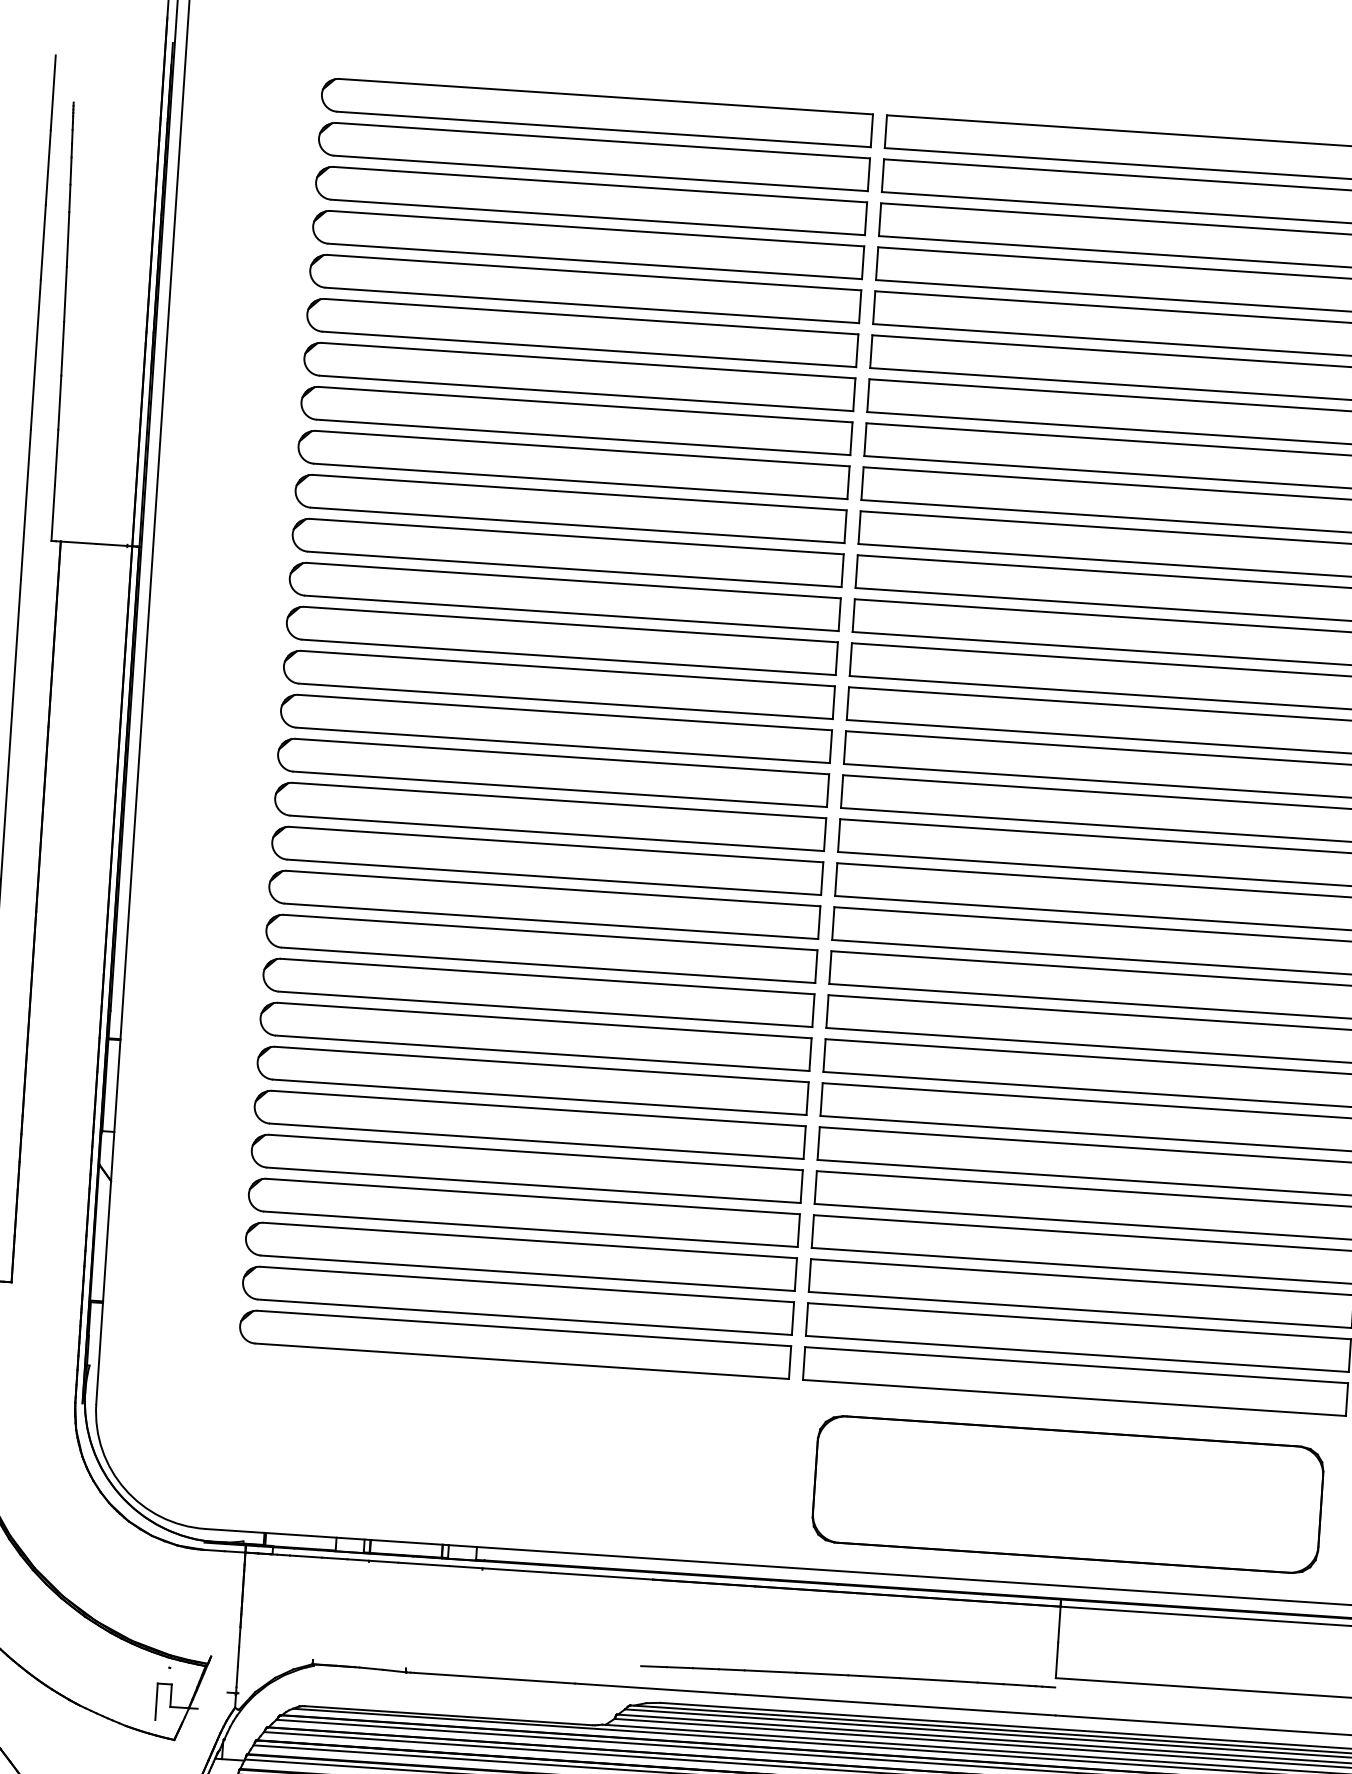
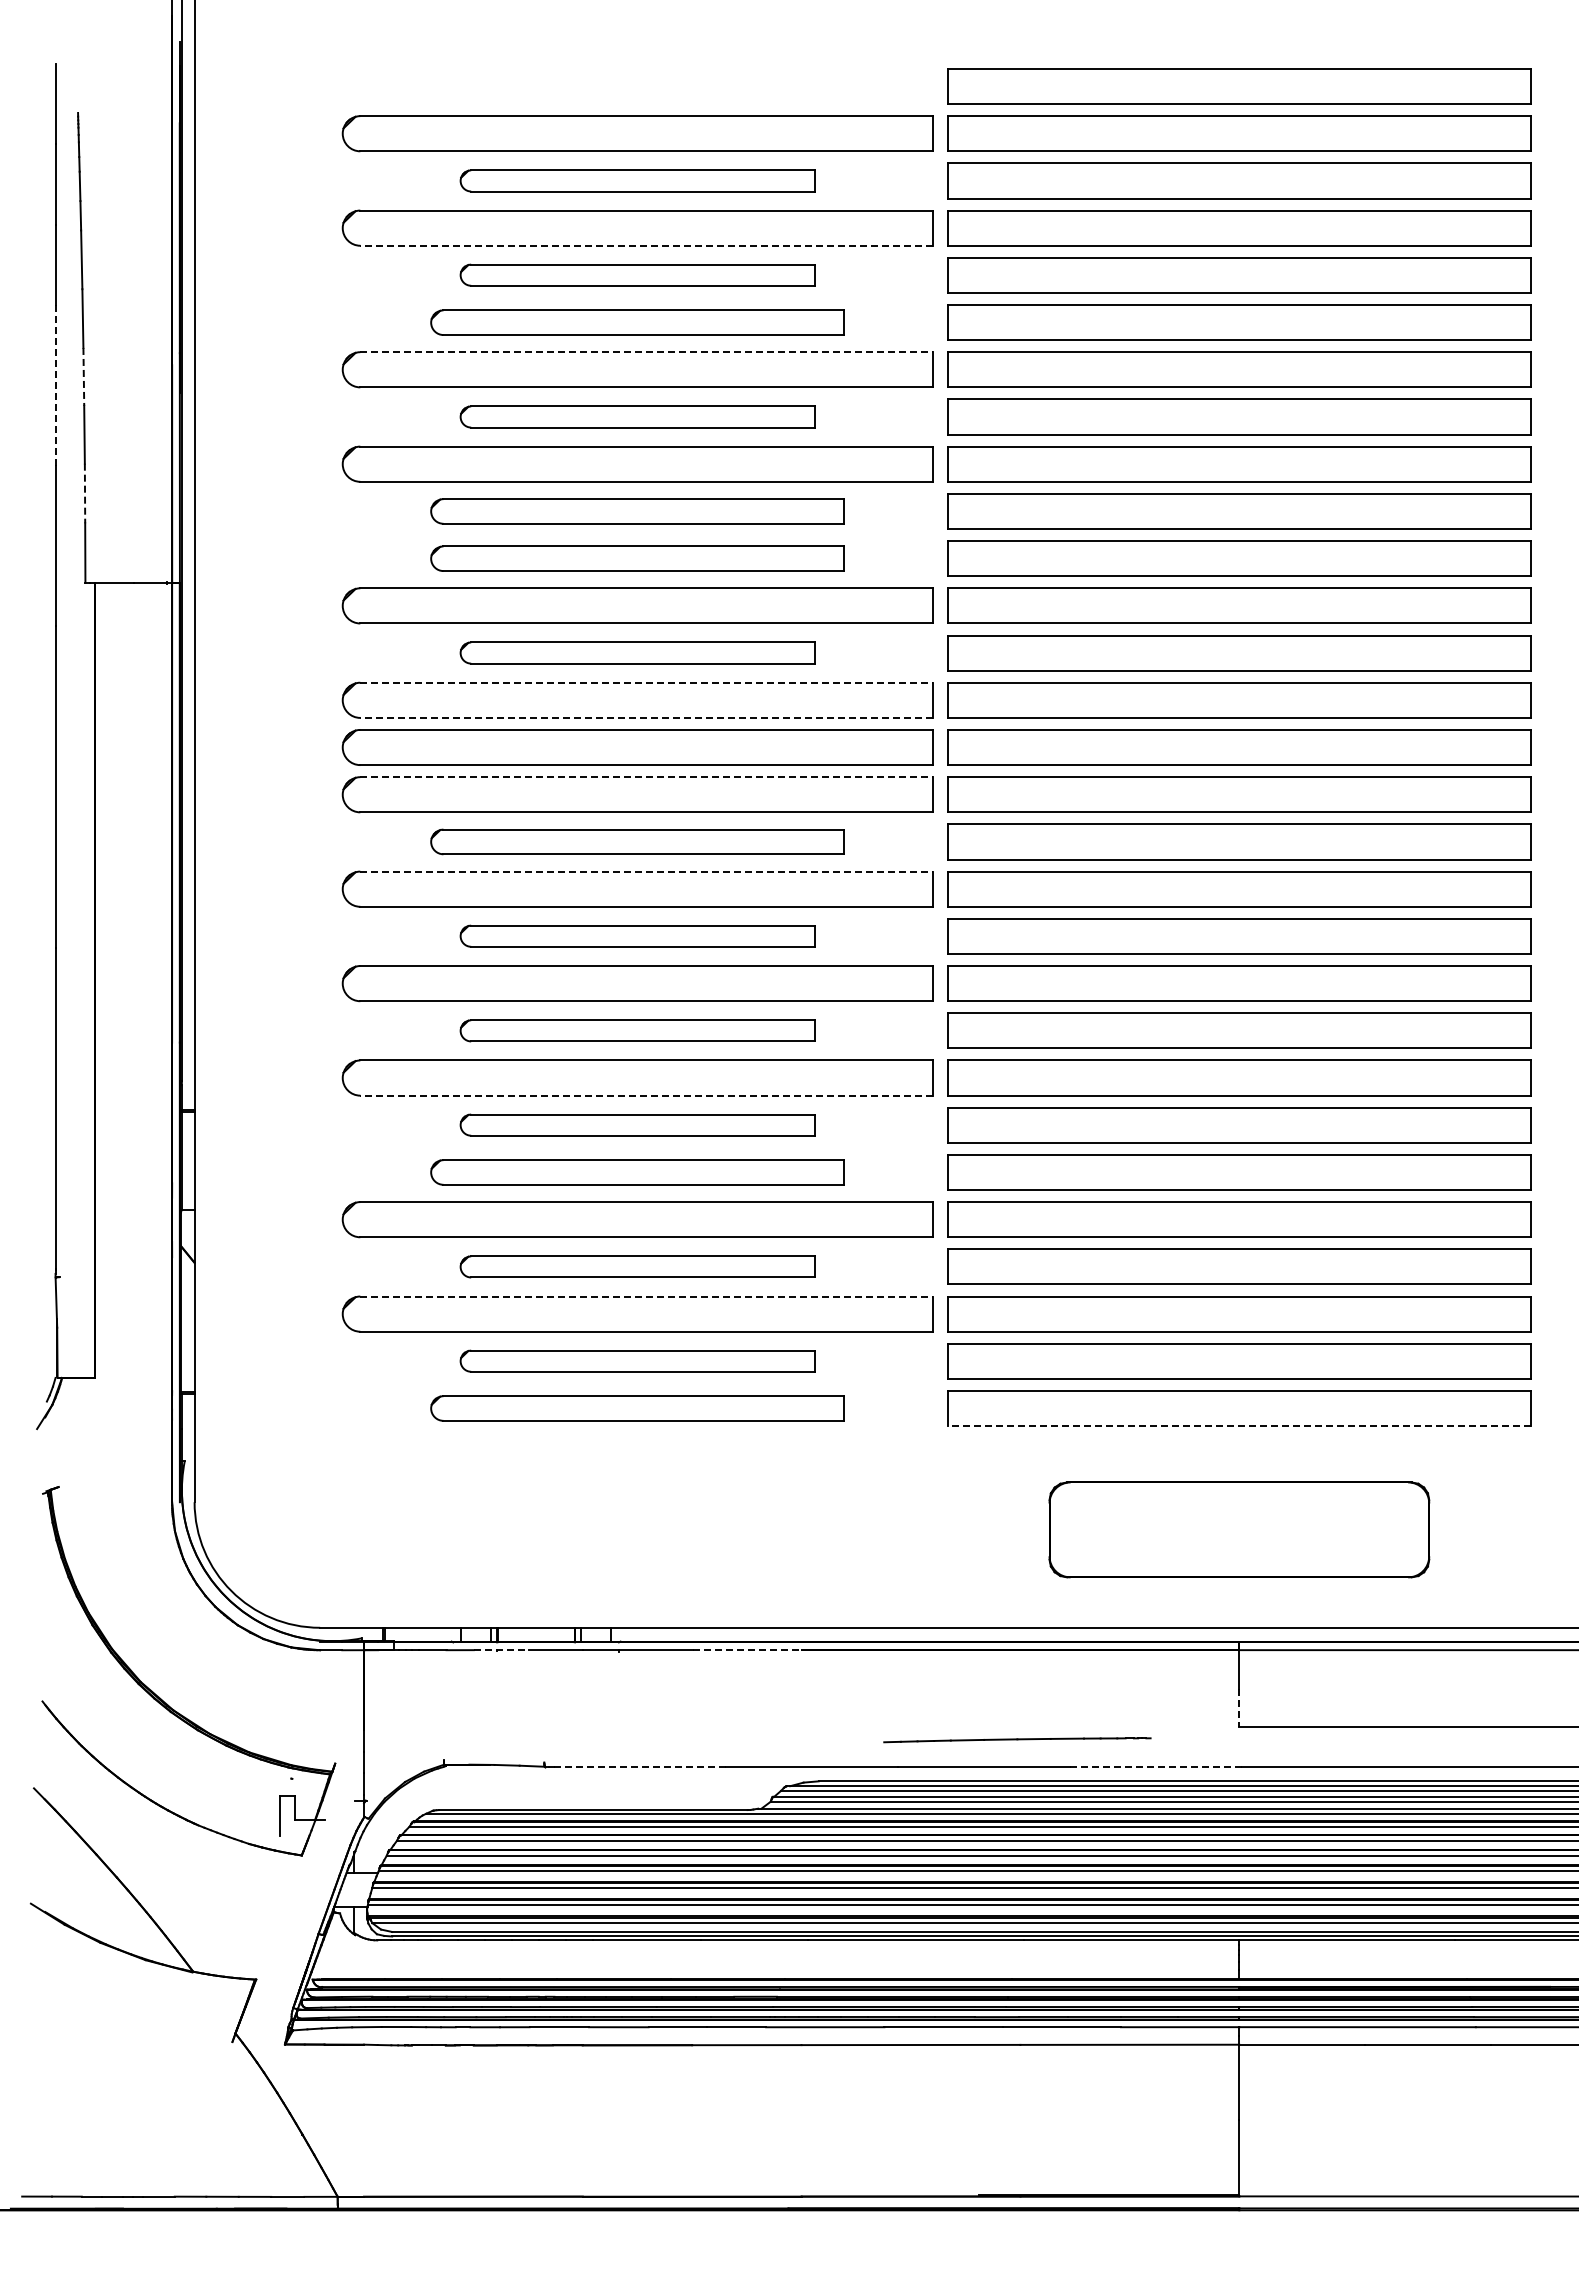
part: (596, 112) -> (637, 86), removed
part: (590, 200) -> (637, 180), size x0.6
line: (595, 261) -> (646, 245), solid -> dashed
part: (584, 287) -> (637, 274), size x0.6
part: (581, 332) -> (637, 322), size x0.7
line: (62, 348) -> (83, 376), solid -> dashed
line: (35, 354) -> (55, 384), solid -> dashed
line: (589, 360) -> (647, 352), solid -> dashed
part: (576, 419) -> (637, 416), size x0.6
line: (57, 457) -> (85, 493), solid -> dashed
part: (570, 508) -> (637, 511), size x0.7
part: (567, 552) -> (637, 558), size x0.7
part: (561, 639) -> (637, 652), size x0.6
line: (569, 668) -> (647, 682), solid -> dashed
line: (565, 700) -> (646, 717), solid -> dashed
line: (563, 756) -> (647, 777), solid -> dashed
part: (549, 815) -> (637, 841), size x0.7
line: (557, 844) -> (647, 871), solid -> dashed
part: (544, 903) -> (637, 935), size x0.6
part: (538, 992) -> (637, 1030), size x0.6
line: (542, 1053) -> (646, 1095), solid -> dashed
part: (532, 1079) -> (637, 1124), size x0.6
part: (529, 1124) -> (637, 1172), size x0.7
part: (523, 1211) -> (637, 1266), size x0.6
line: (531, 1240) -> (647, 1296), solid -> dashed
part: (517, 1299) -> (637, 1360), size x0.6
part: (514, 1344) -> (637, 1408), size x0.7
line: (1073, 1398) -> (1238, 1426), solid -> dashed
part: (1068, 1494) -> (1239, 1529), size x0.7
line: (373, 1561) -> (501, 1650), solid -> dashed
line: (602, 1576) -> (747, 1650), solid -> dashed
line: (1057, 1661) -> (1239, 1708), solid -> dashed
part: (848, 1677) -> (1017, 1740), size x0.6
line: (495, 1678) -> (640, 1766), solid -> dashed
line: (975, 1709) -> (1155, 1766), solid -> dashed

